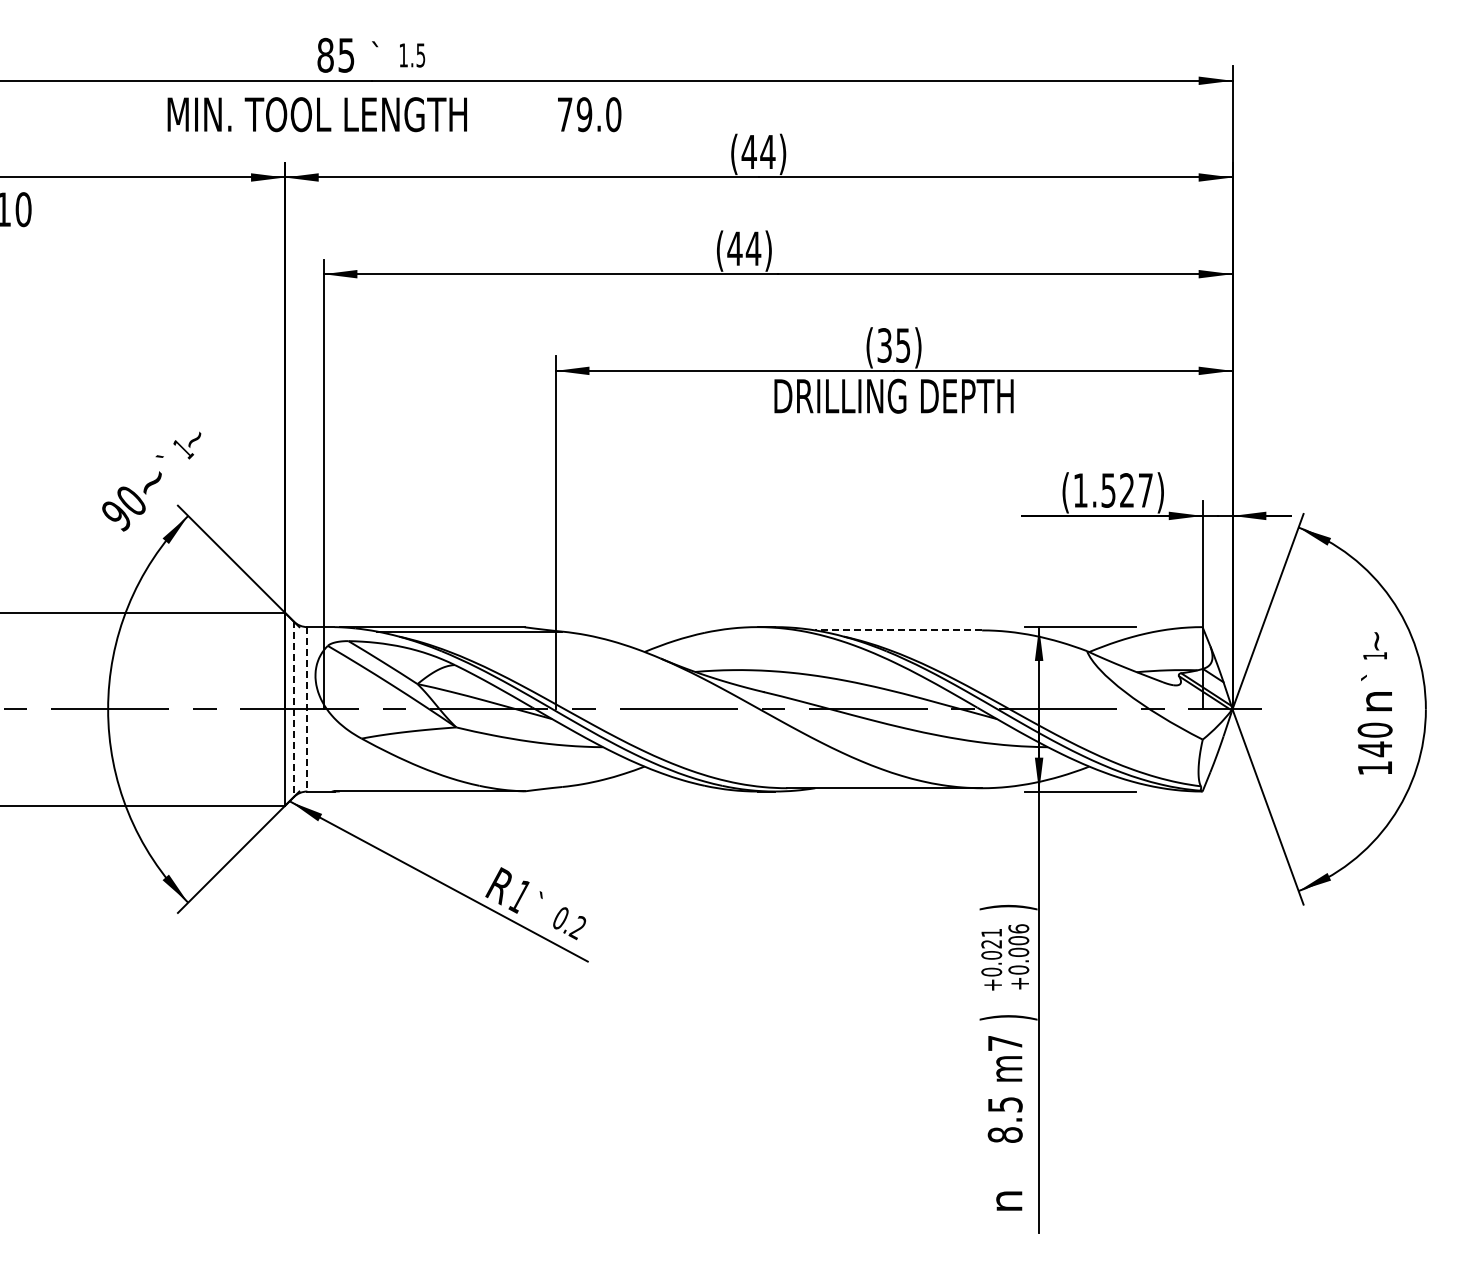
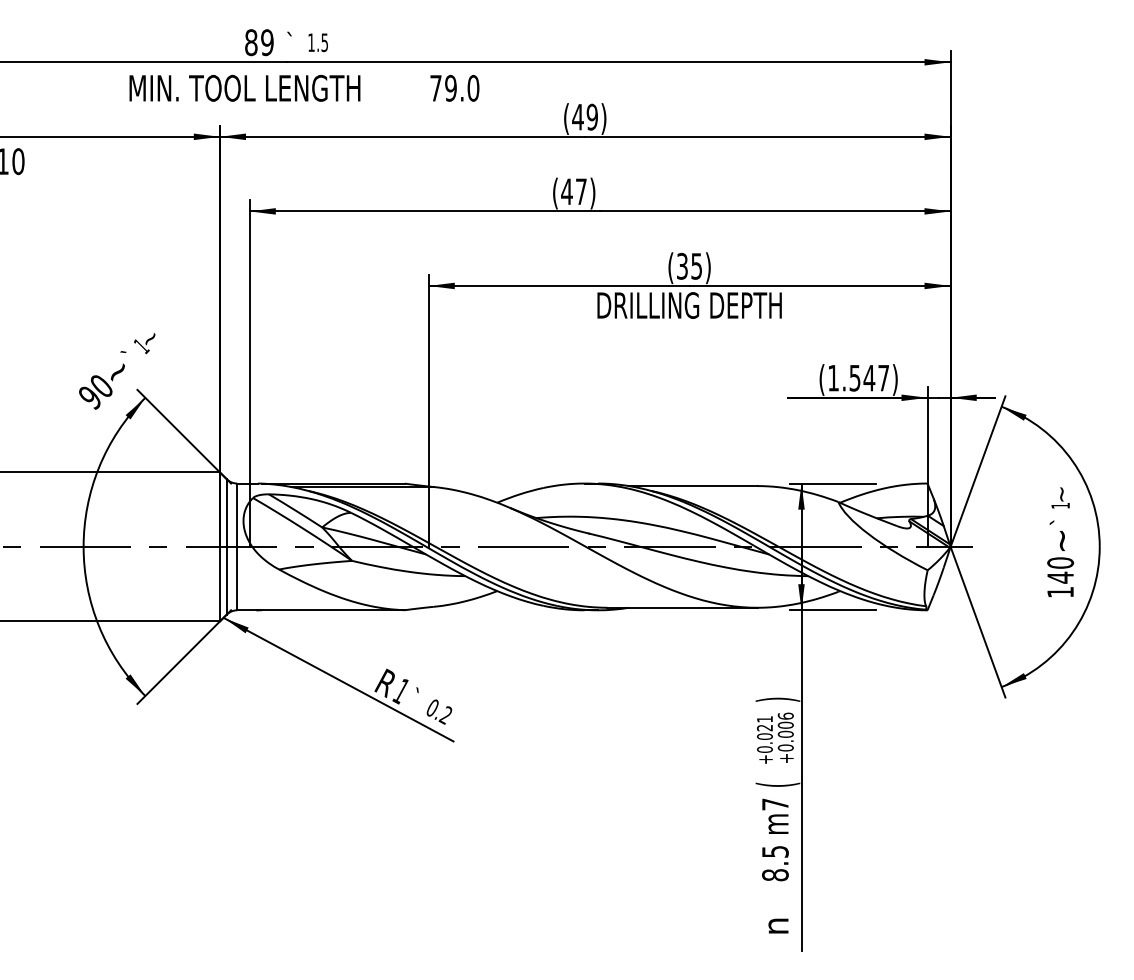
text: (346, 54) -> (267, 41), 85 -> 89
text: (767, 151) -> (592, 116), (44) -> (49)
text: (753, 248) -> (581, 191), (44) -> (47)
text: (1126, 490) -> (868, 378), (1.527) -> (1.547)
line: (898, 630) -> (693, 486), dashed -> solid
text: (1378, 701) -> (1063, 540), n -> ~
line: (293, 709) -> (226, 547), dashed -> solid
line: (307, 709) -> (237, 547), dashed -> solid
text: (1008, 1017) -> (777, 784), ) -> (

